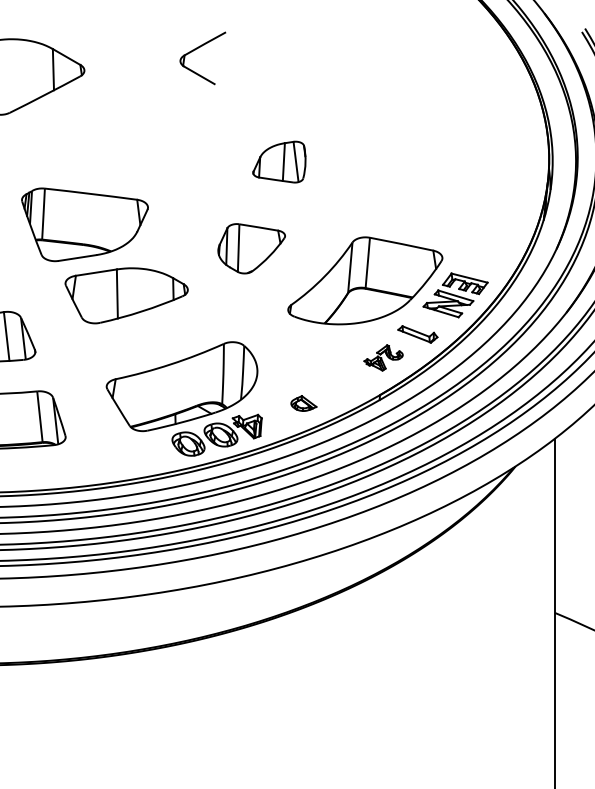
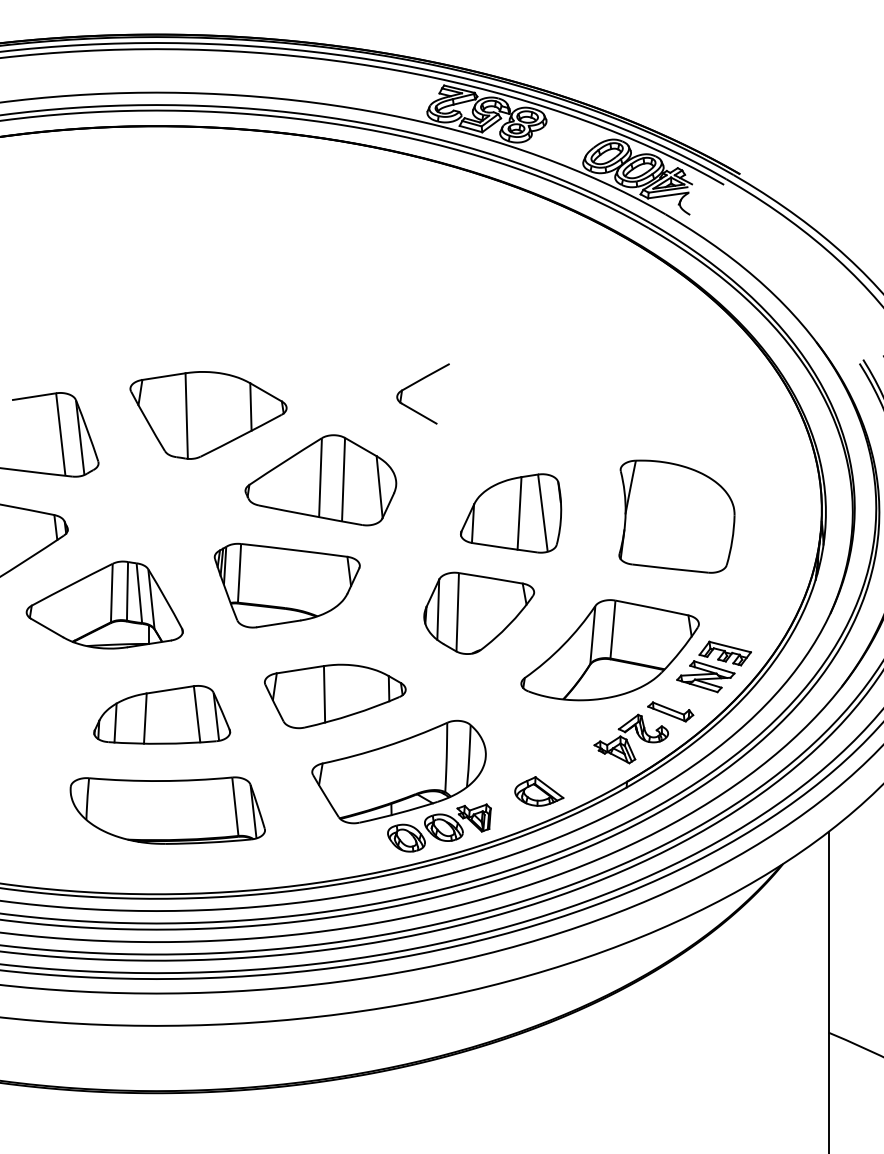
part: (113, 133) -> (320, 480), added
part: (279, 162) -> (511, 513), size x1.67
part: (422, 164) -> (676, 516), added
part: (251, 248) -> (479, 612), size x1.43
part: (126, 295) -> (335, 696), moved
part: (383, 357) -> (630, 738), size x1.67
part: (304, 403) -> (539, 791), size x1.67

